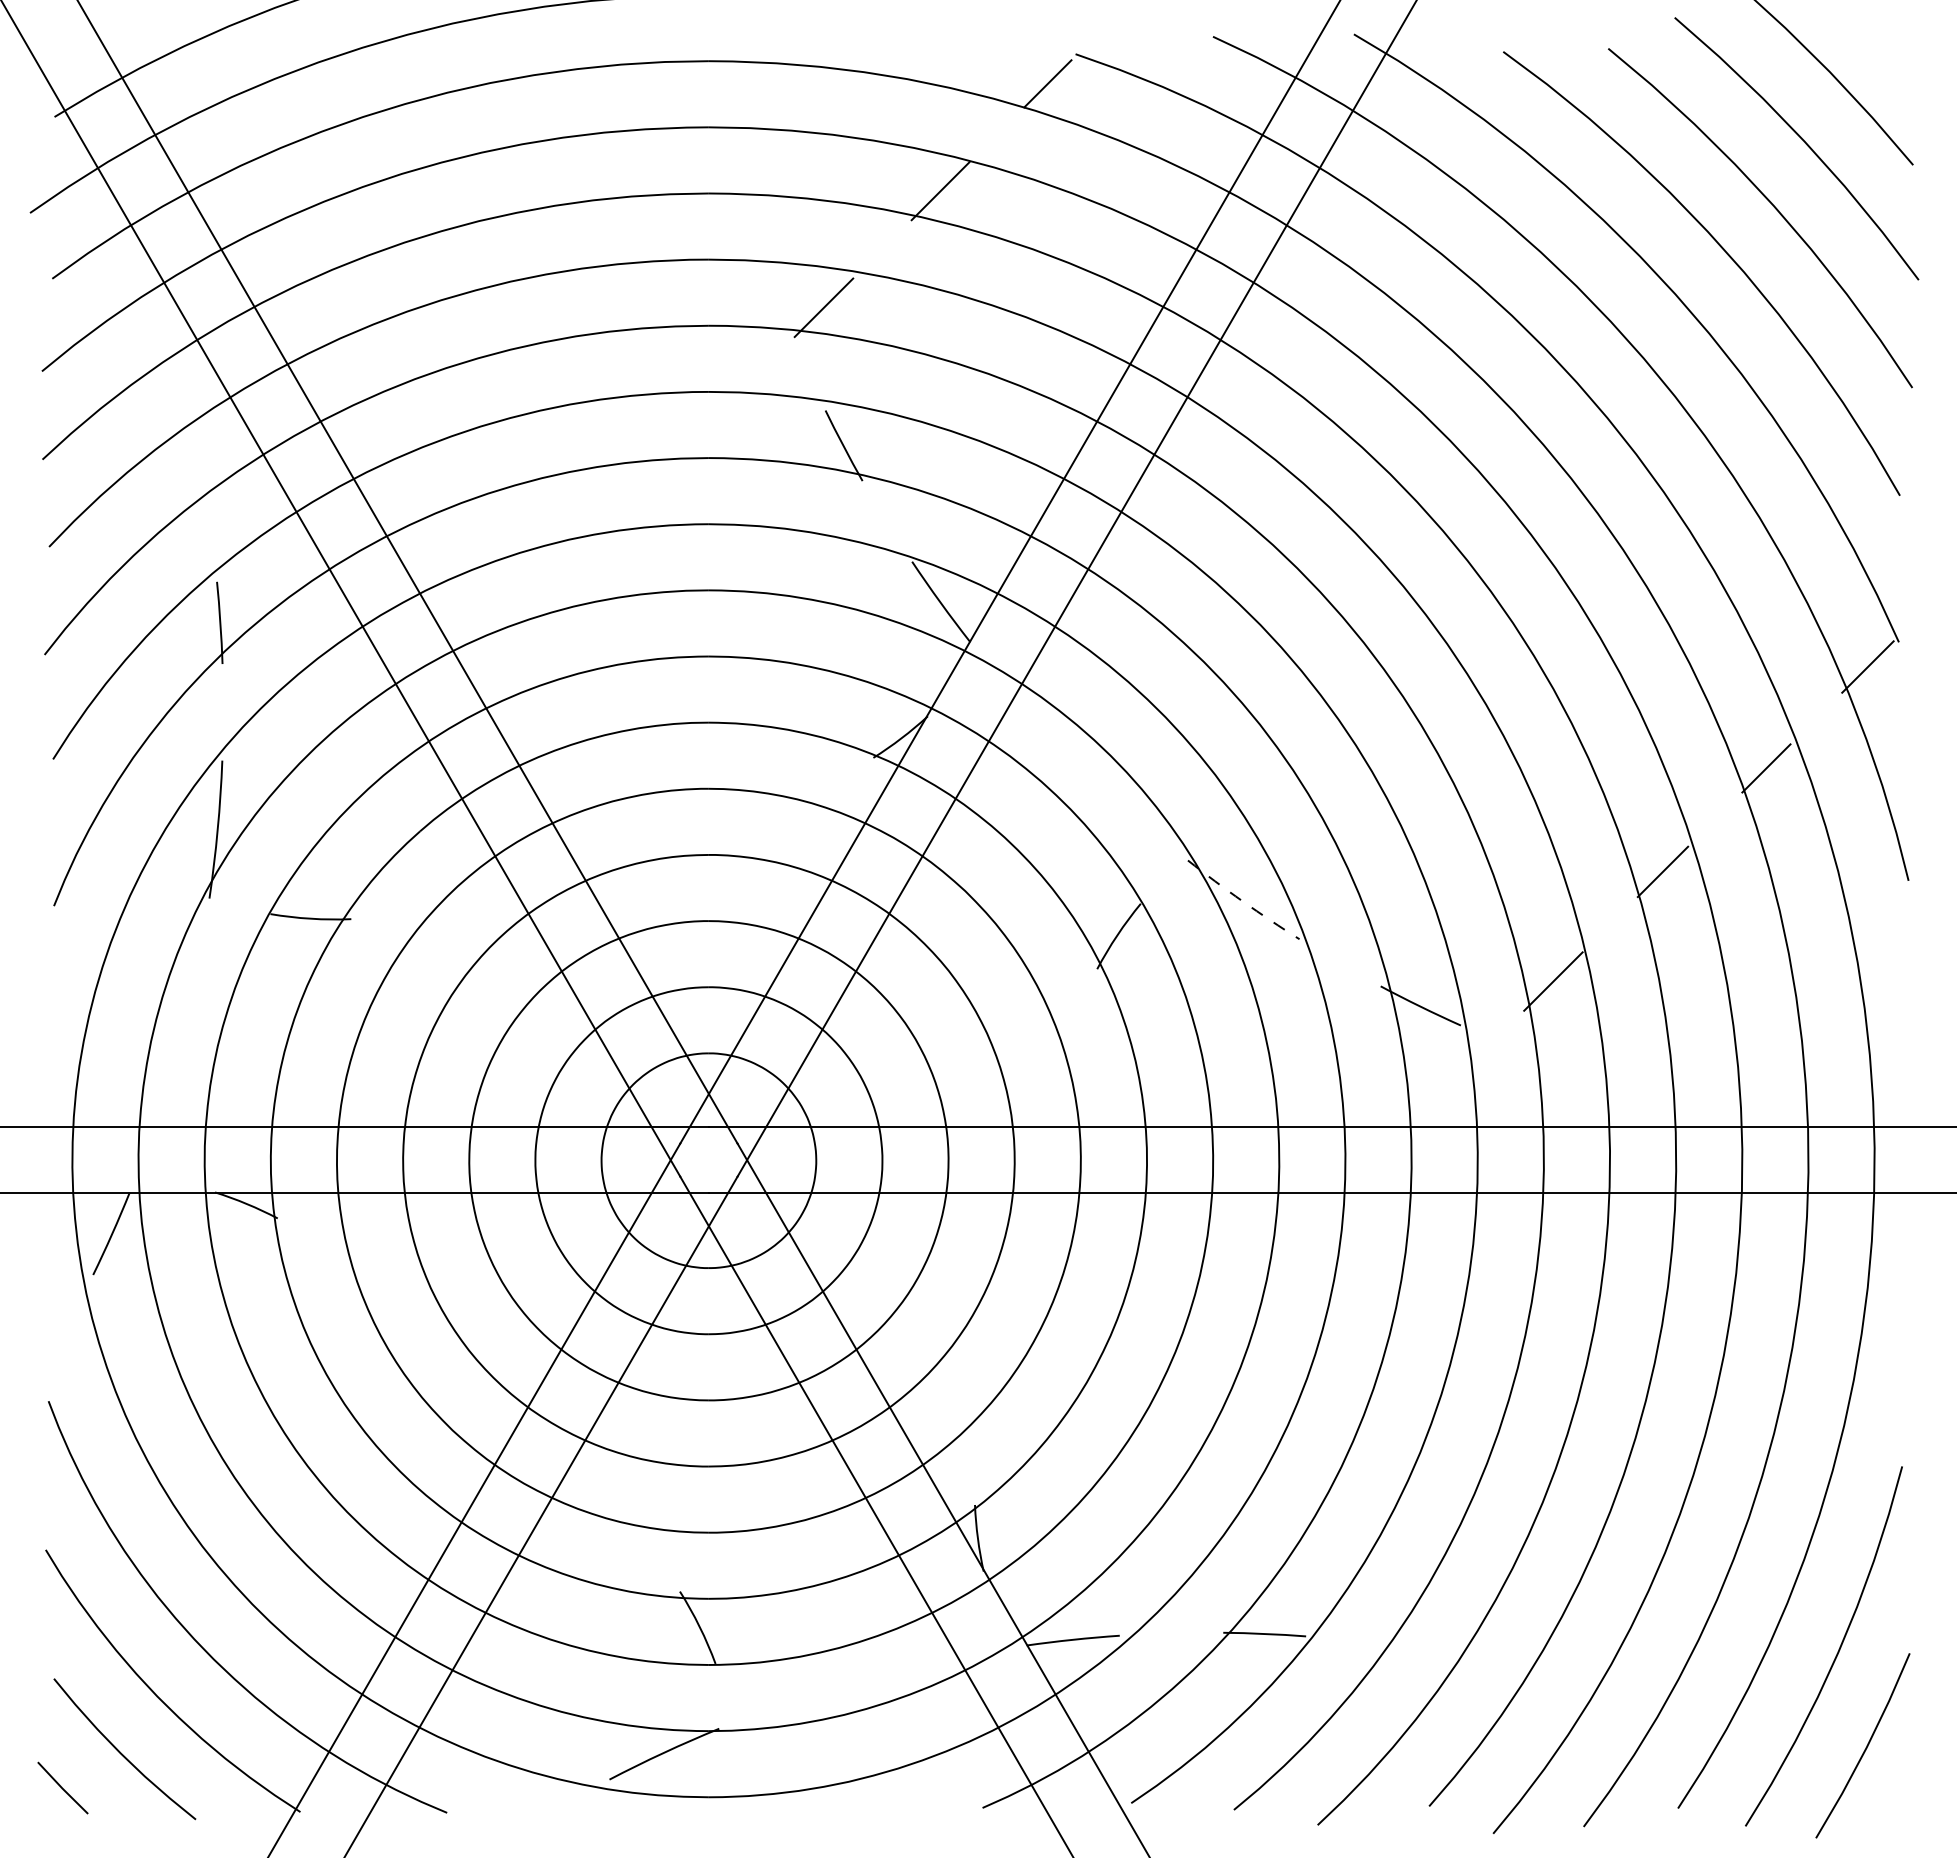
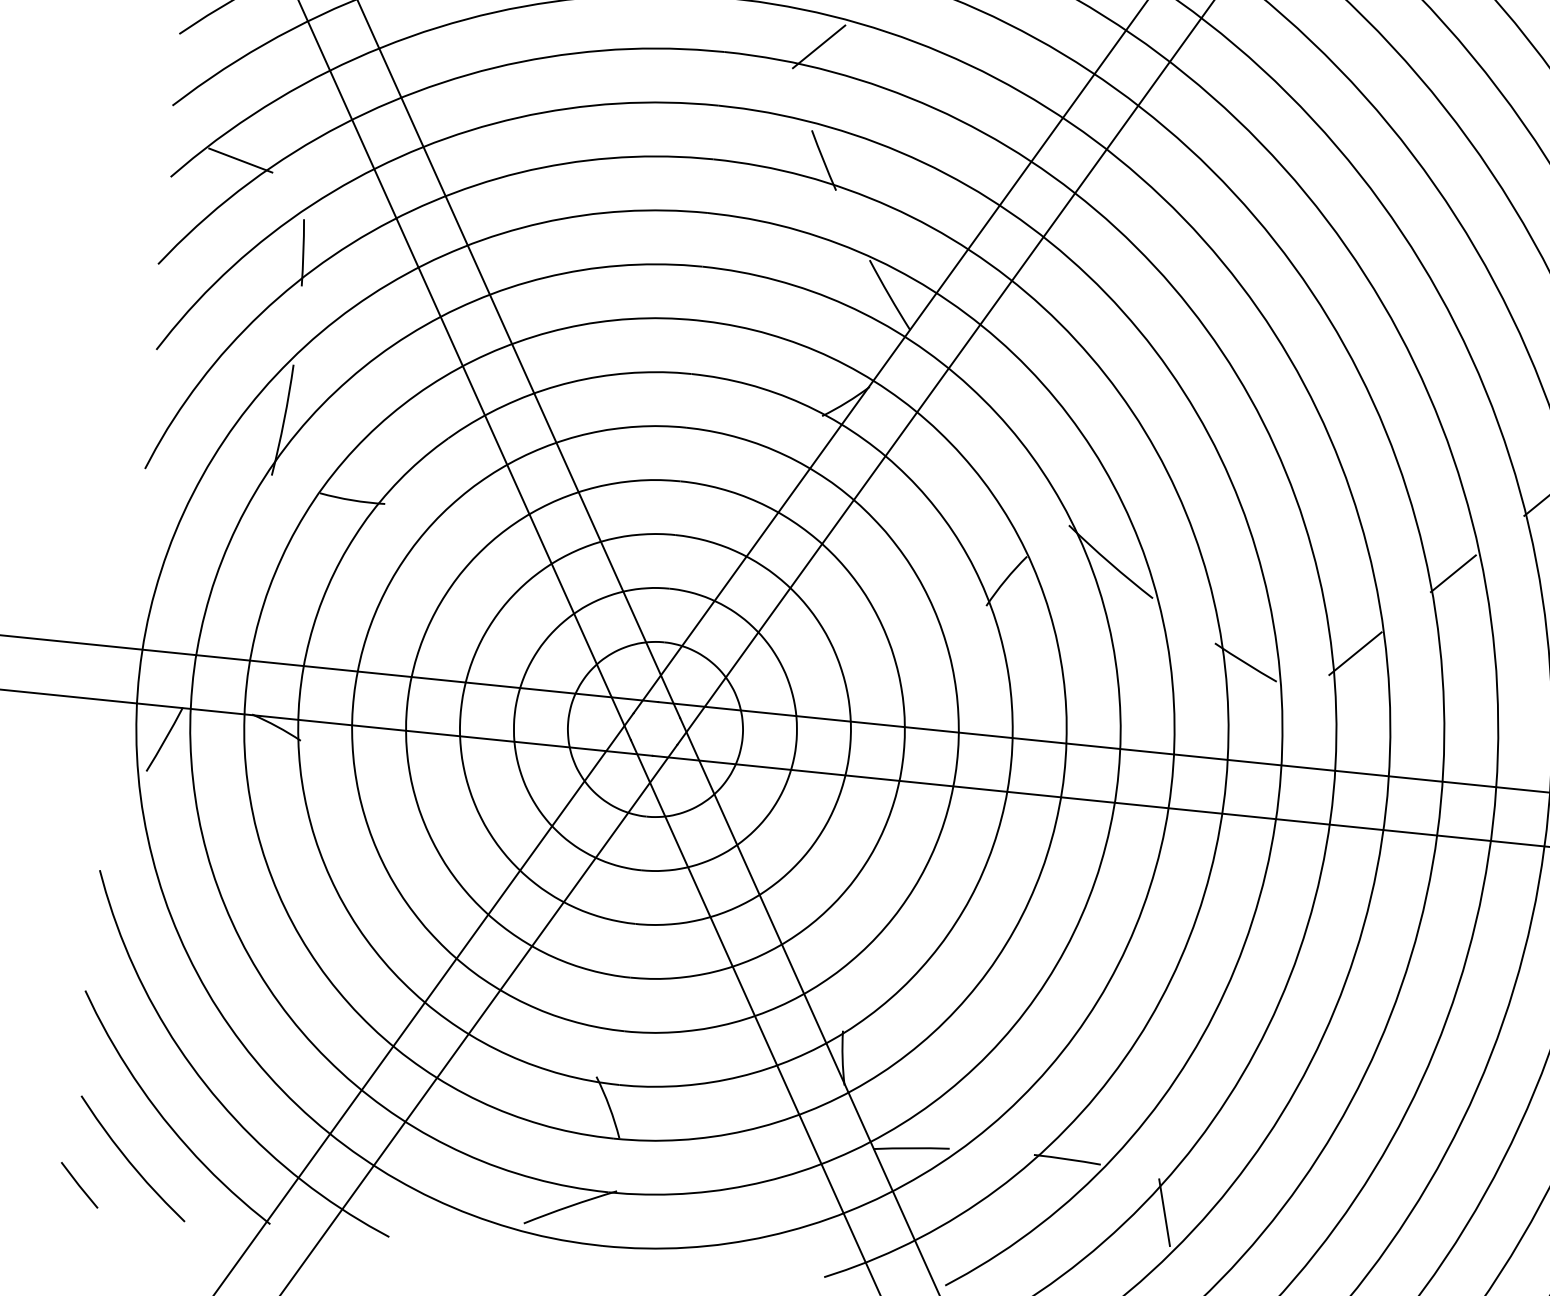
line: (132, 517) -> (240, 160), added
arc: (1242, 901) -> (1109, 563), dashed -> solid
line: (1389, 1687) -> (1164, 1213), added

